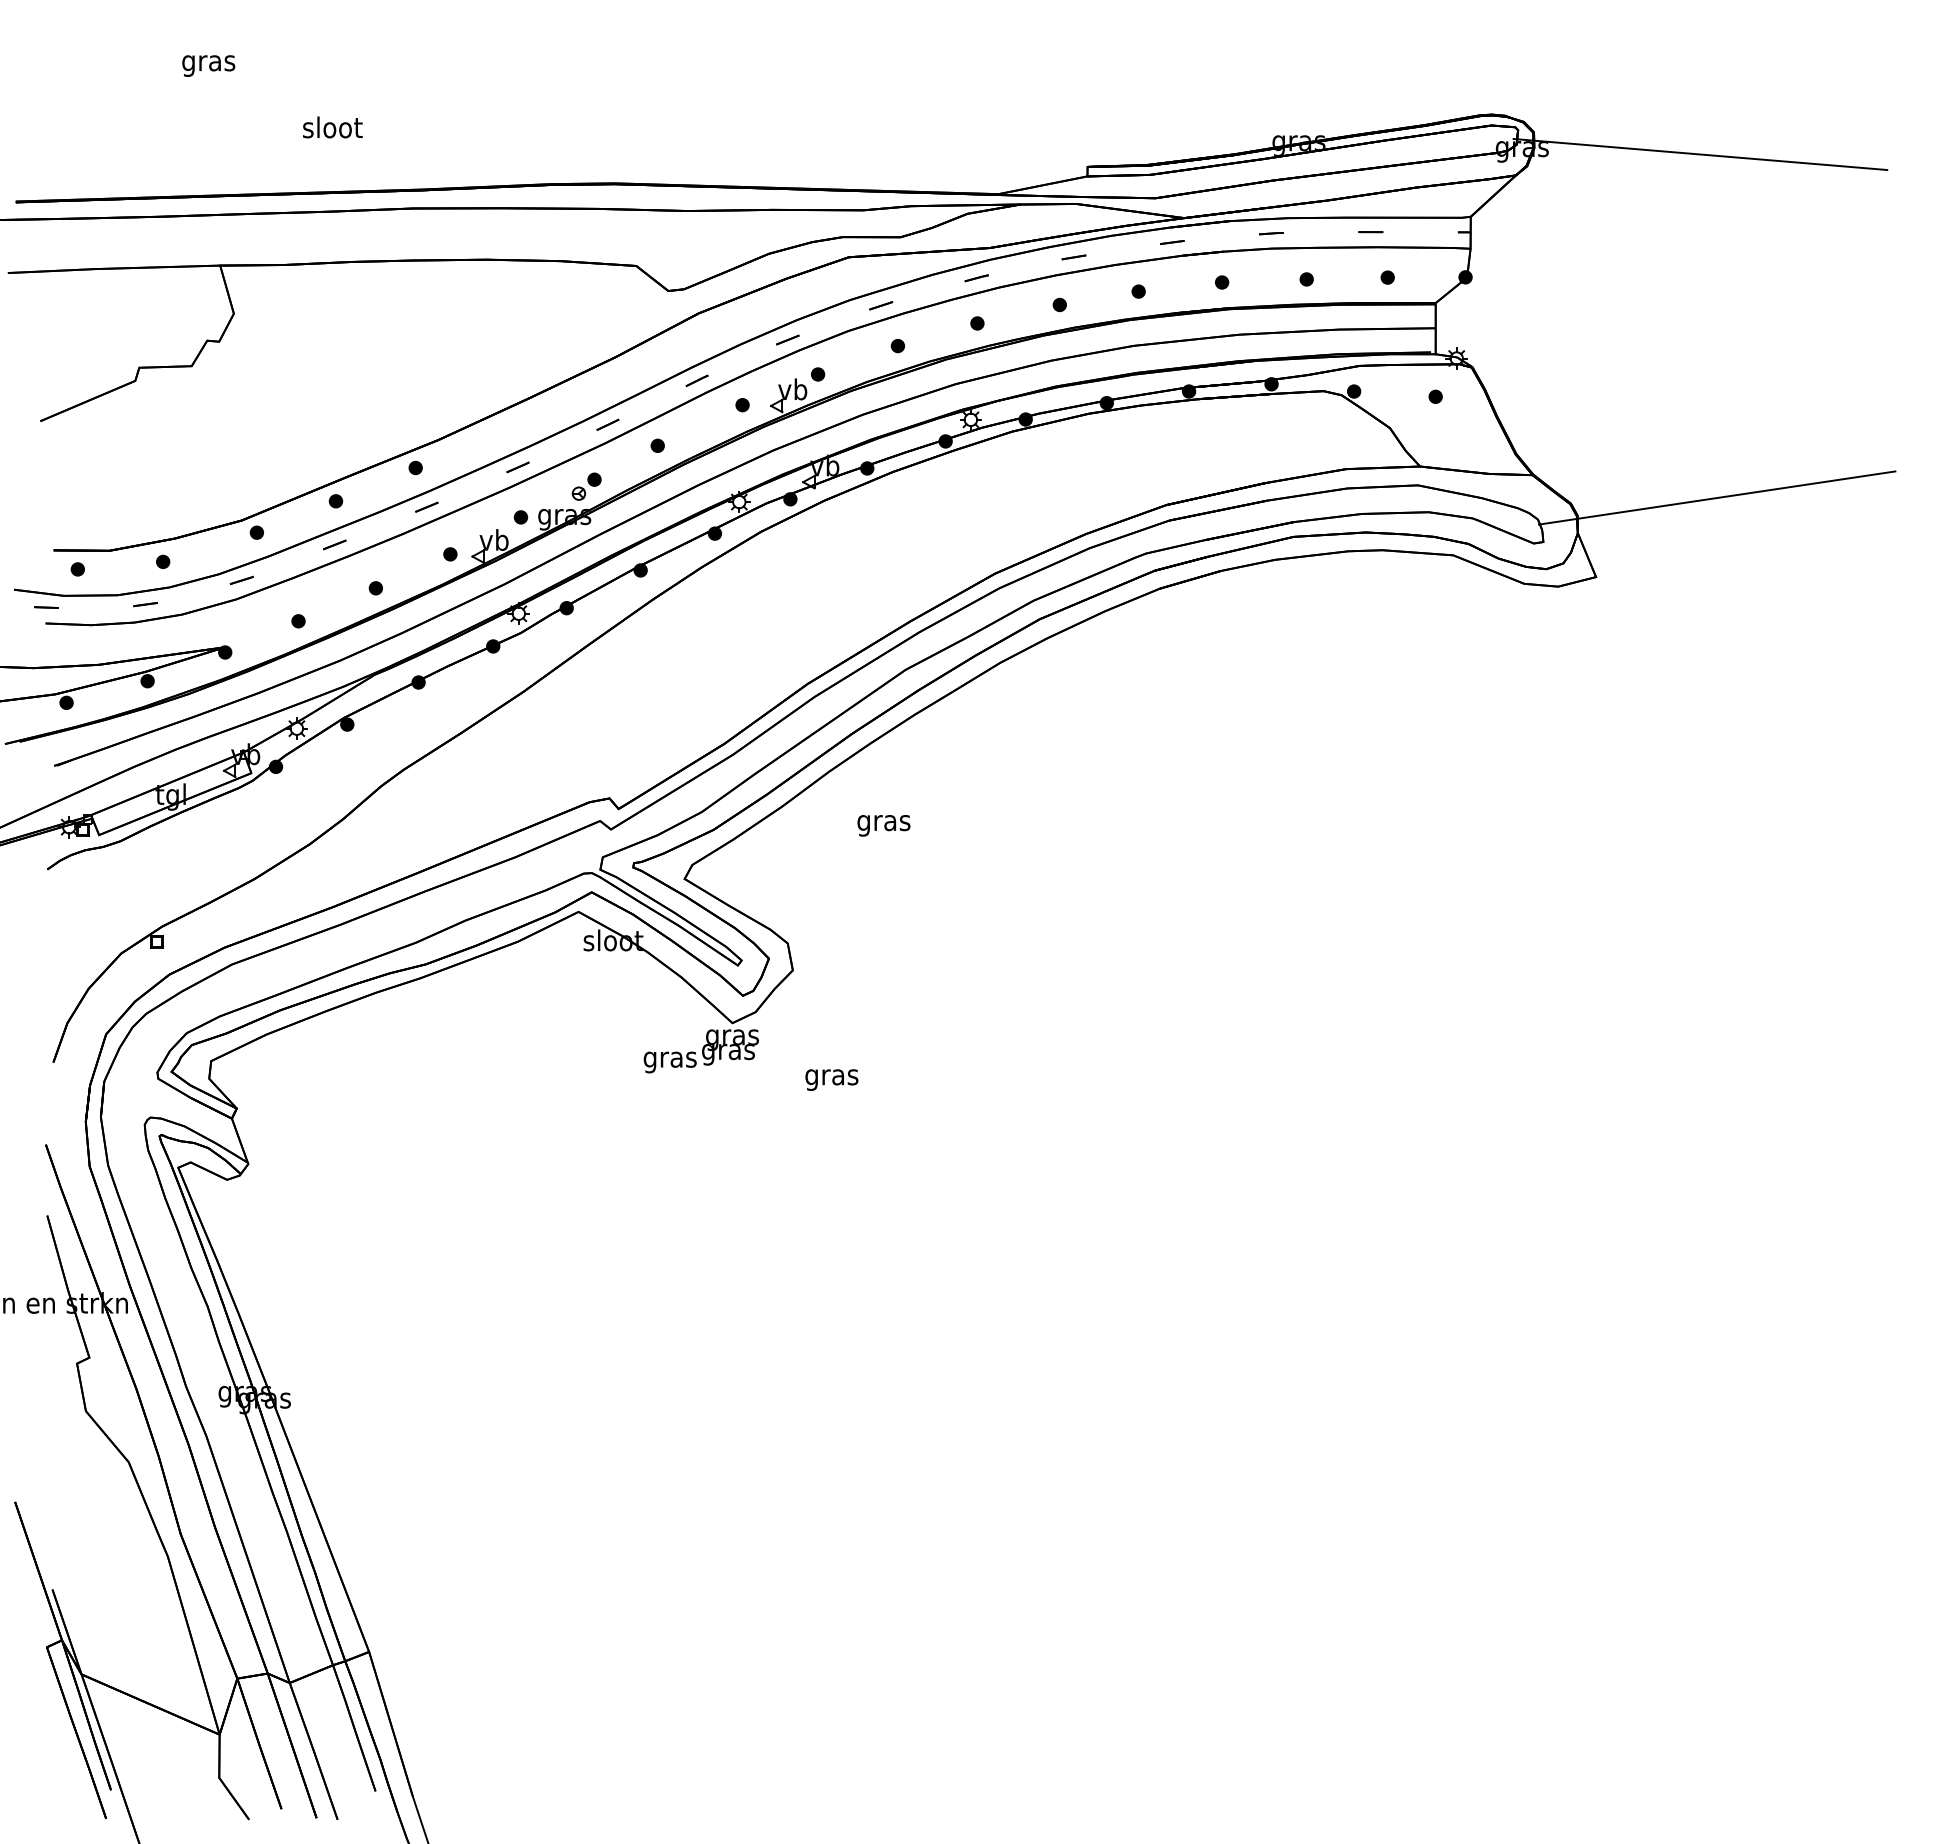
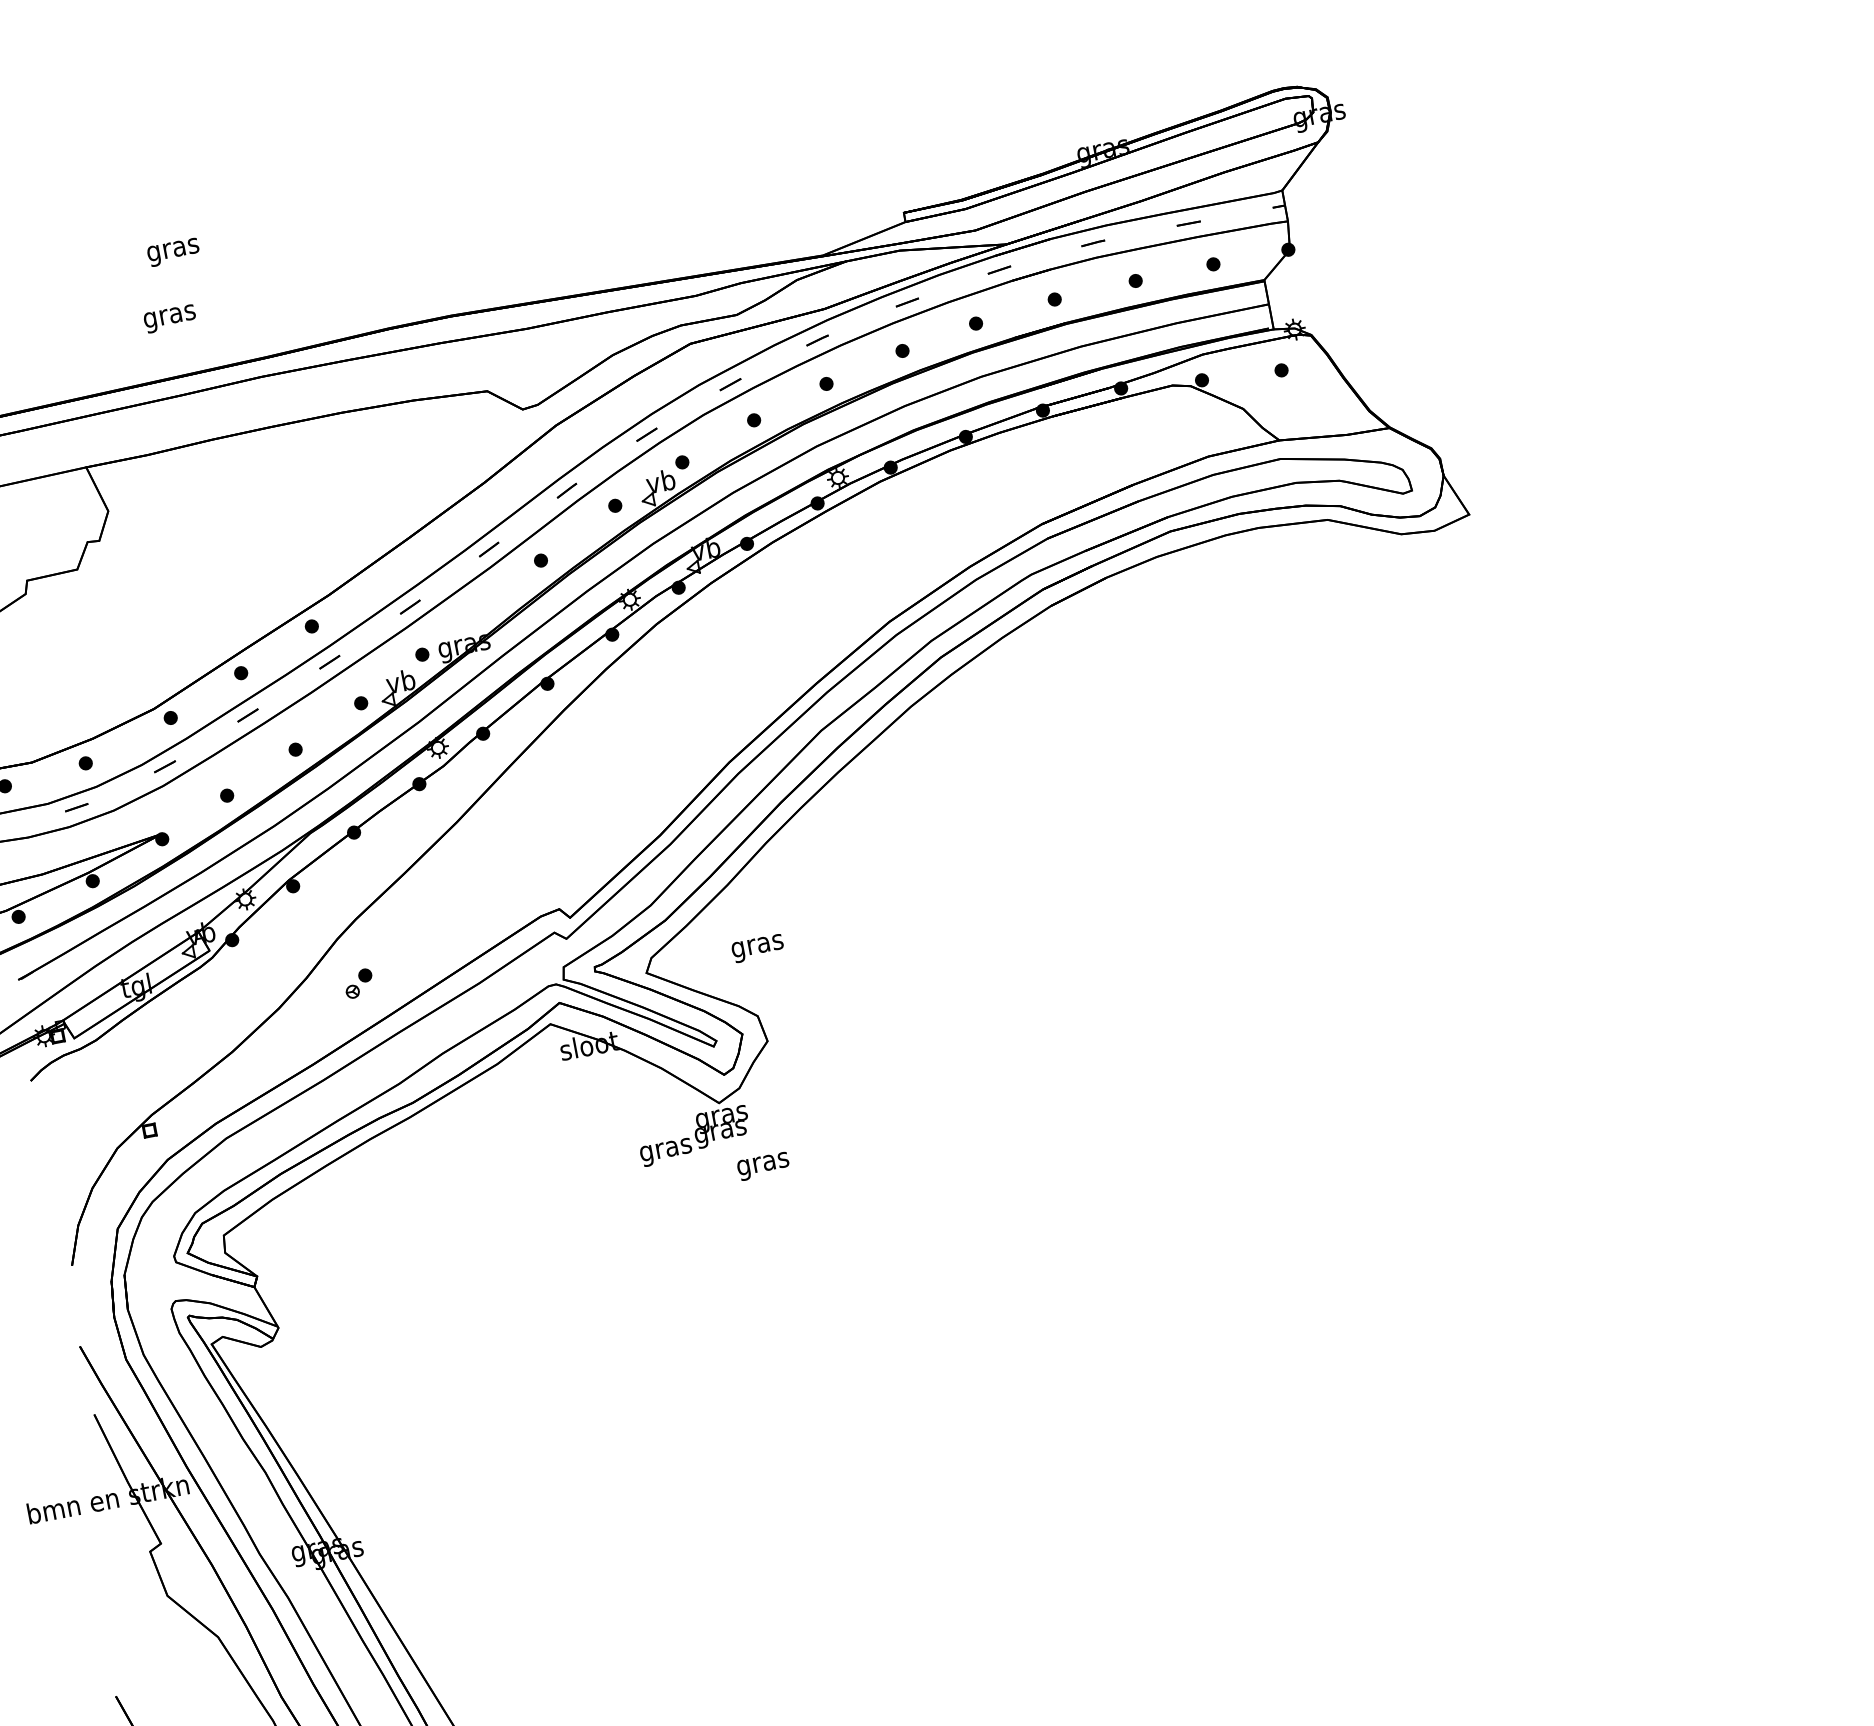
text: (208, 65) -> (173, 251), moved
text: (332, 129) -> (169, 315), sloot -> gras
line: (1700, 154) -> (1492, 88), removed
part: (586, 486) -> (358, 983), moved
line: (1717, 497) -> (1571, 415), removed
text: (883, 825) -> (757, 948), moved
text: (831, 1079) -> (763, 1165), moved

